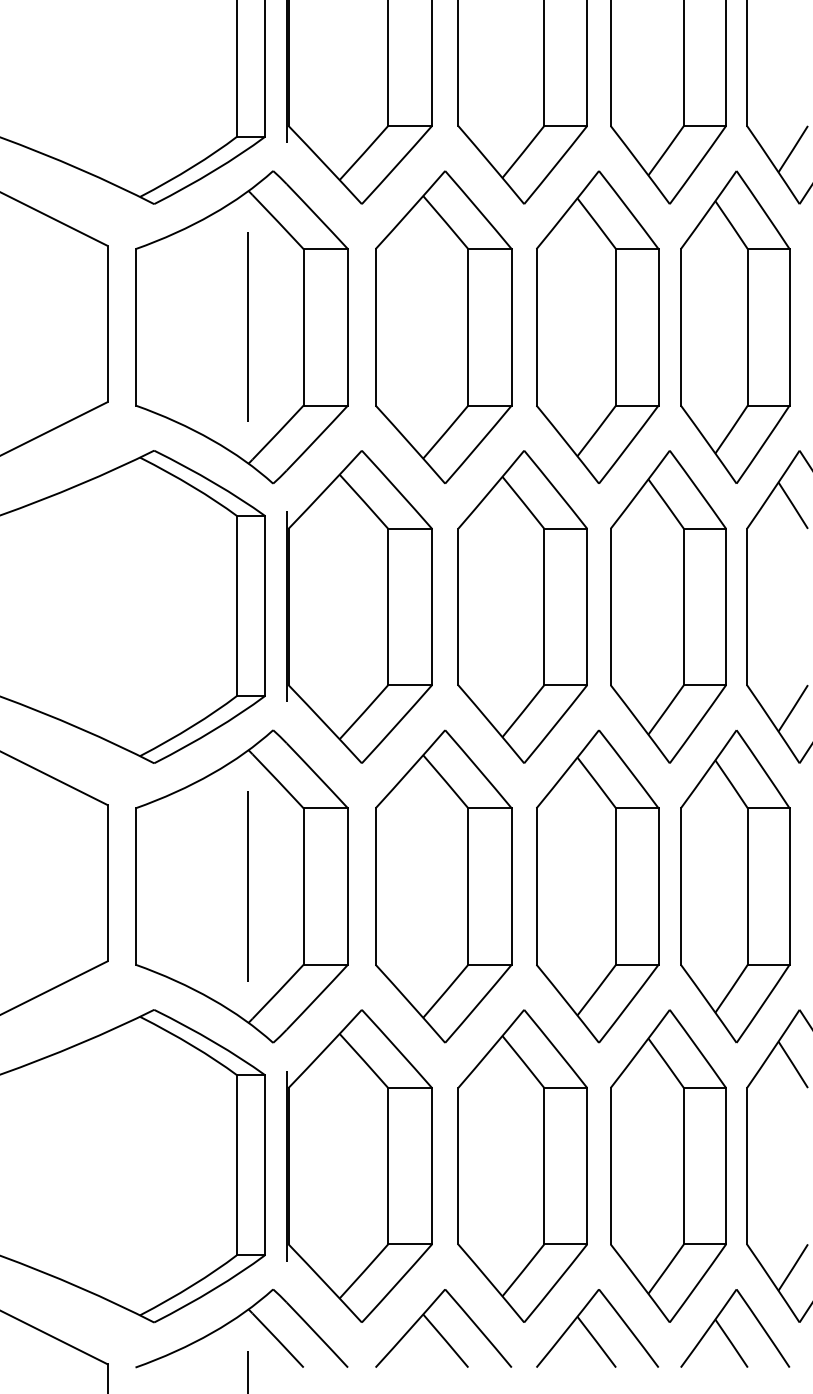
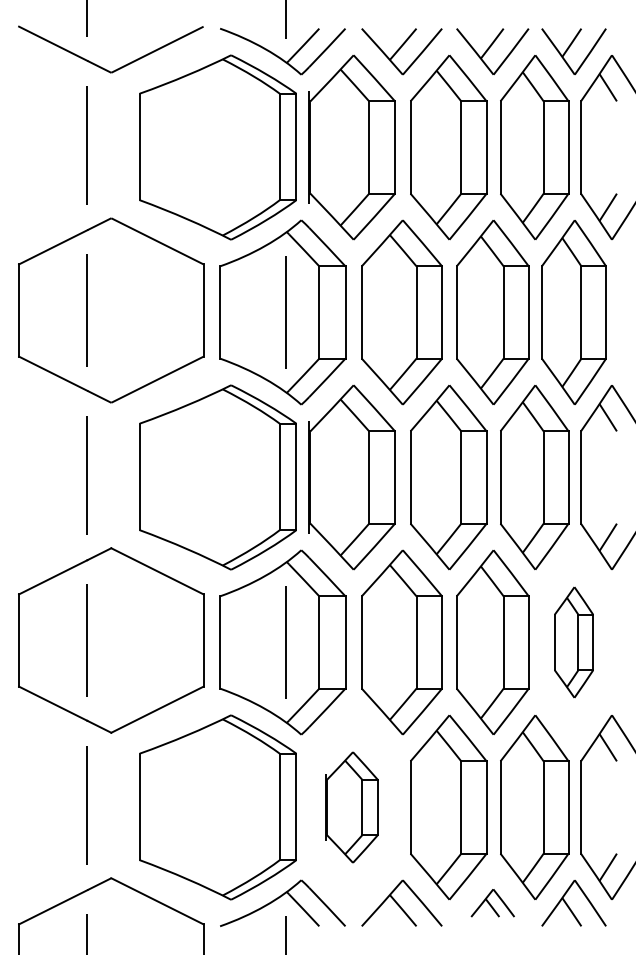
part: (734, 886) -> (573, 642), size x0.6
part: (358, 1166) -> (351, 807), size x0.6
part: (597, 1327) -> (492, 902), size x0.6

